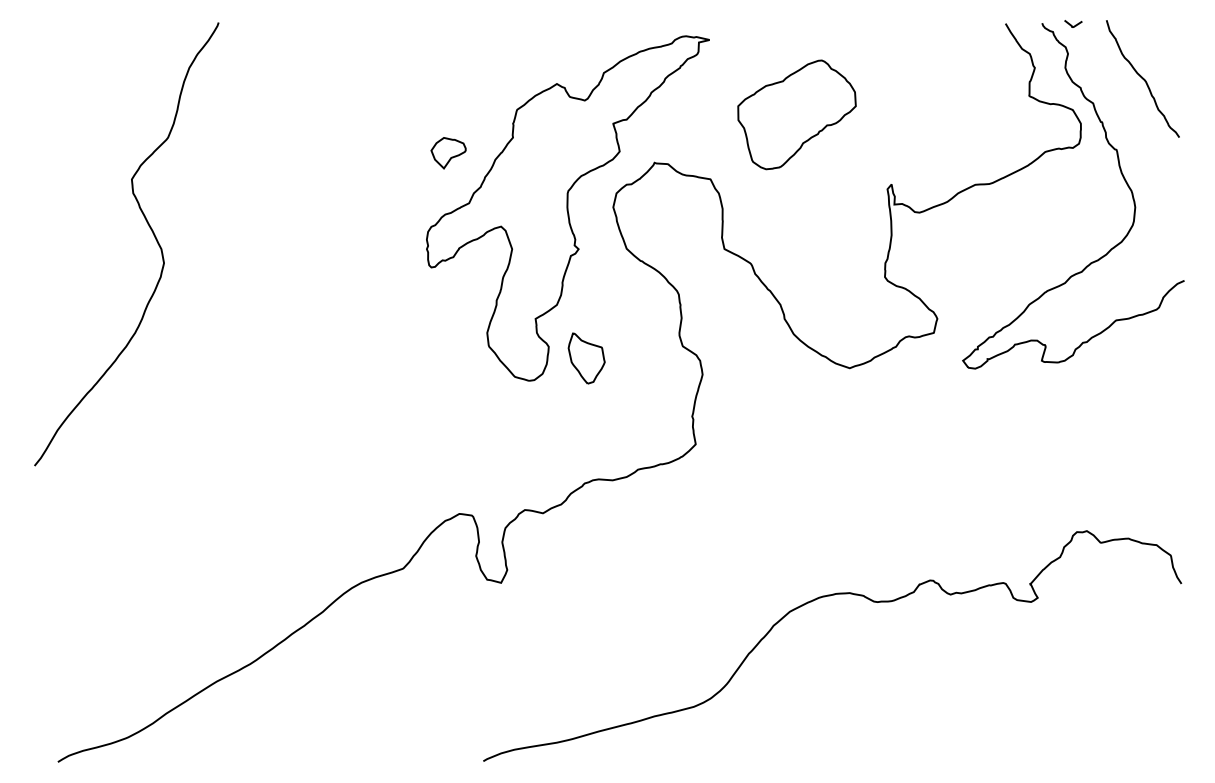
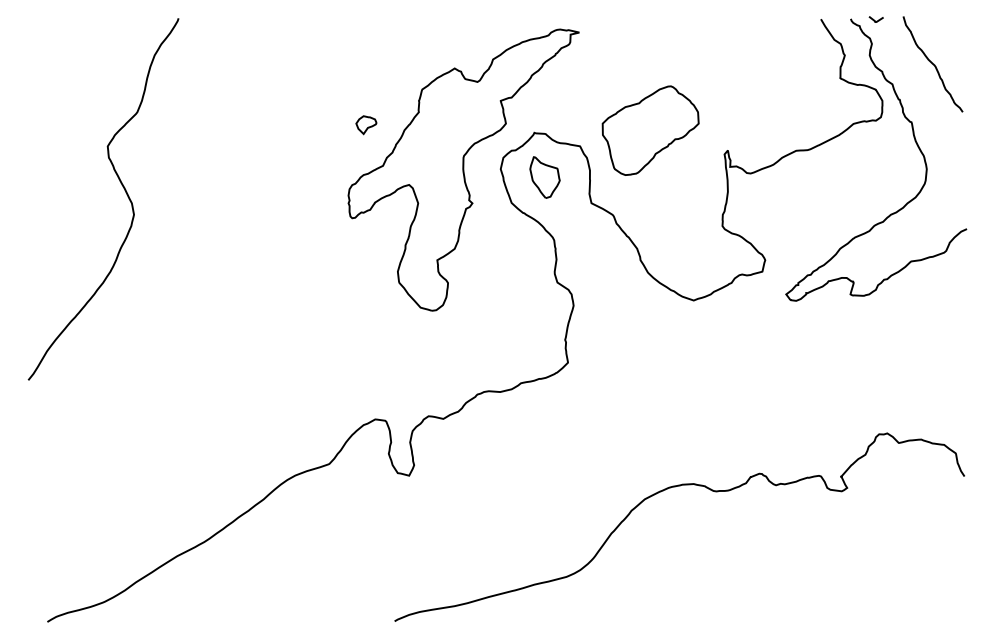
part: (796, 114) -> (650, 130), moved
part: (448, 153) -> (366, 125), size x0.71
part: (586, 358) -> (544, 177), moved

